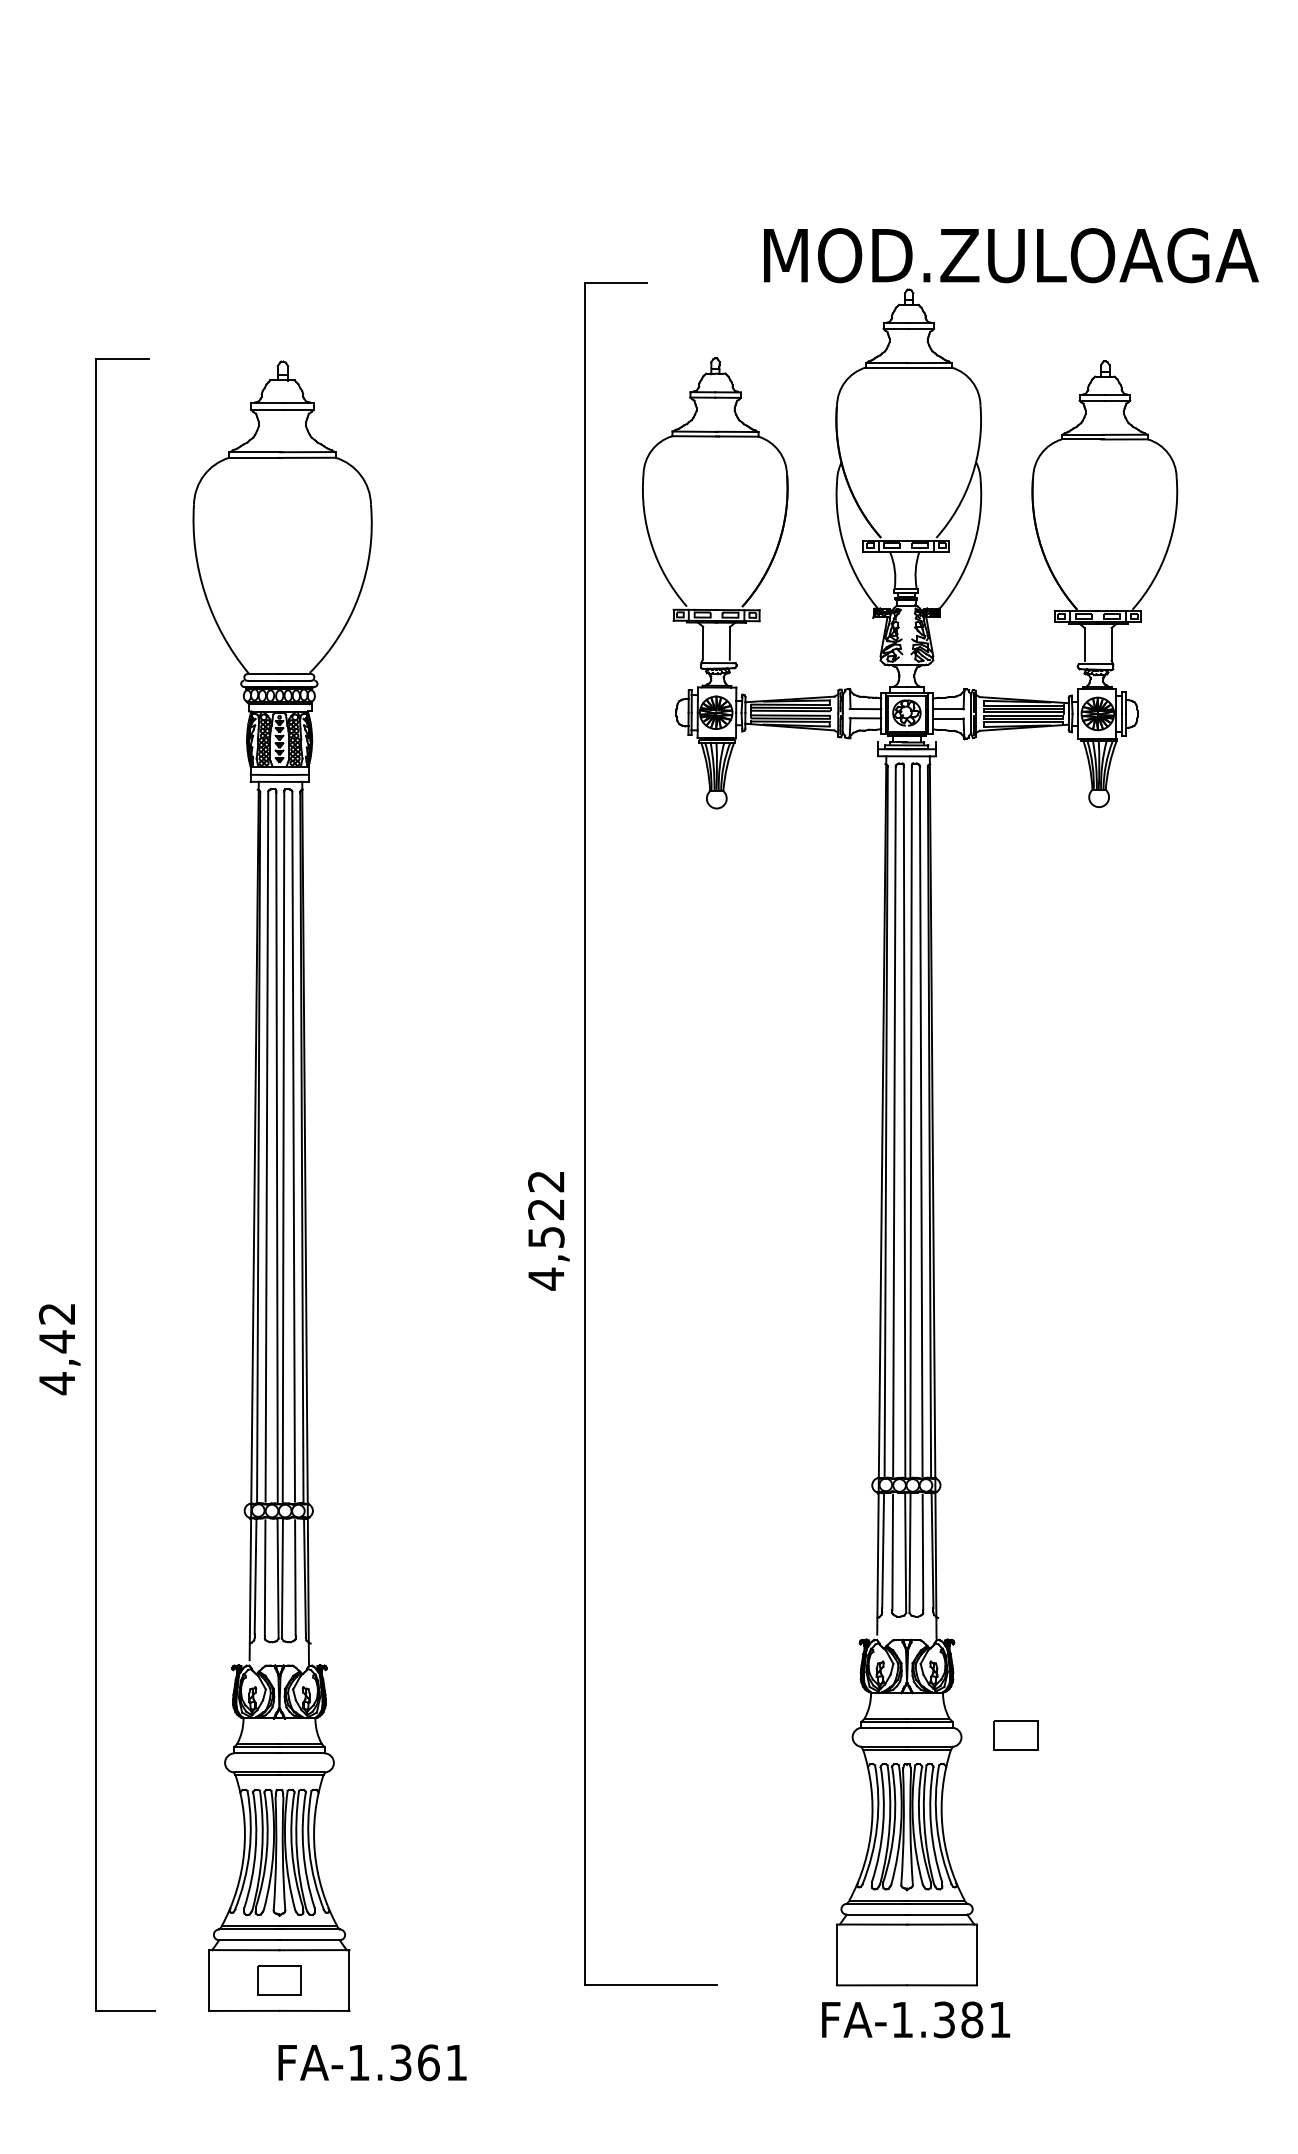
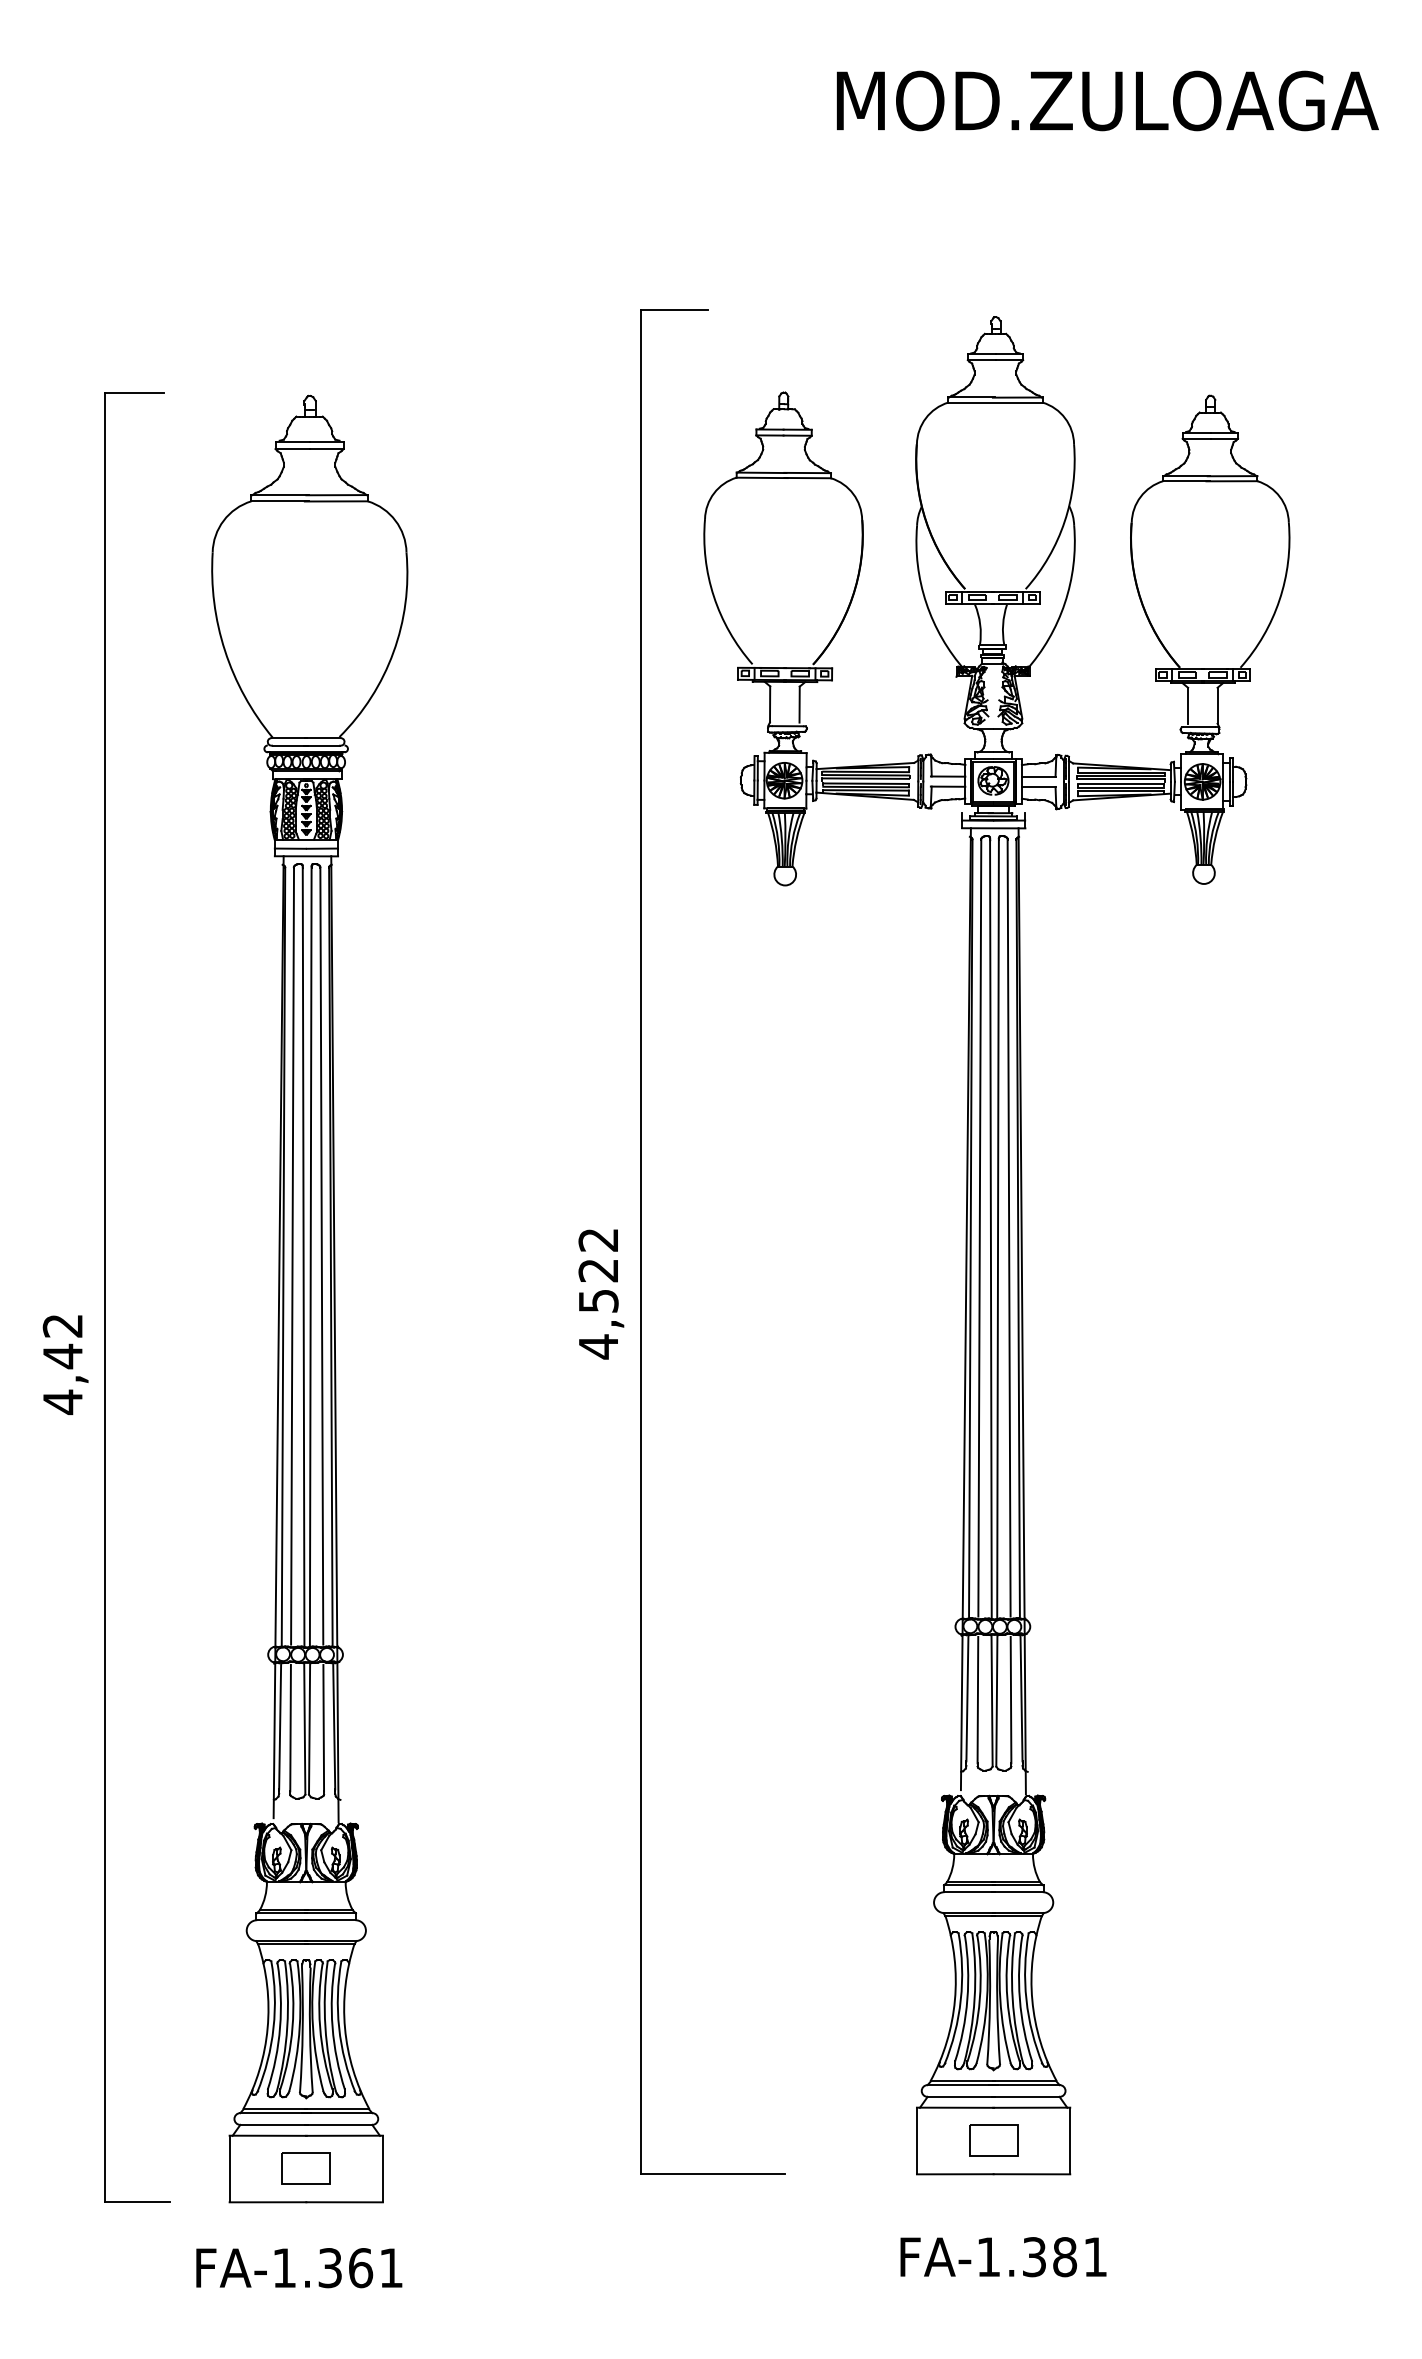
text: (1011, 255) -> (1107, 100), moved
text: (549, 1231) -> (601, 1294), moved
text: (59, 1349) -> (65, 1364), moved
part: (1015, 1735) -> (993, 2140), moved
text: (916, 2020) -> (1003, 2257), moved
text: (372, 2063) -> (299, 2268), moved

